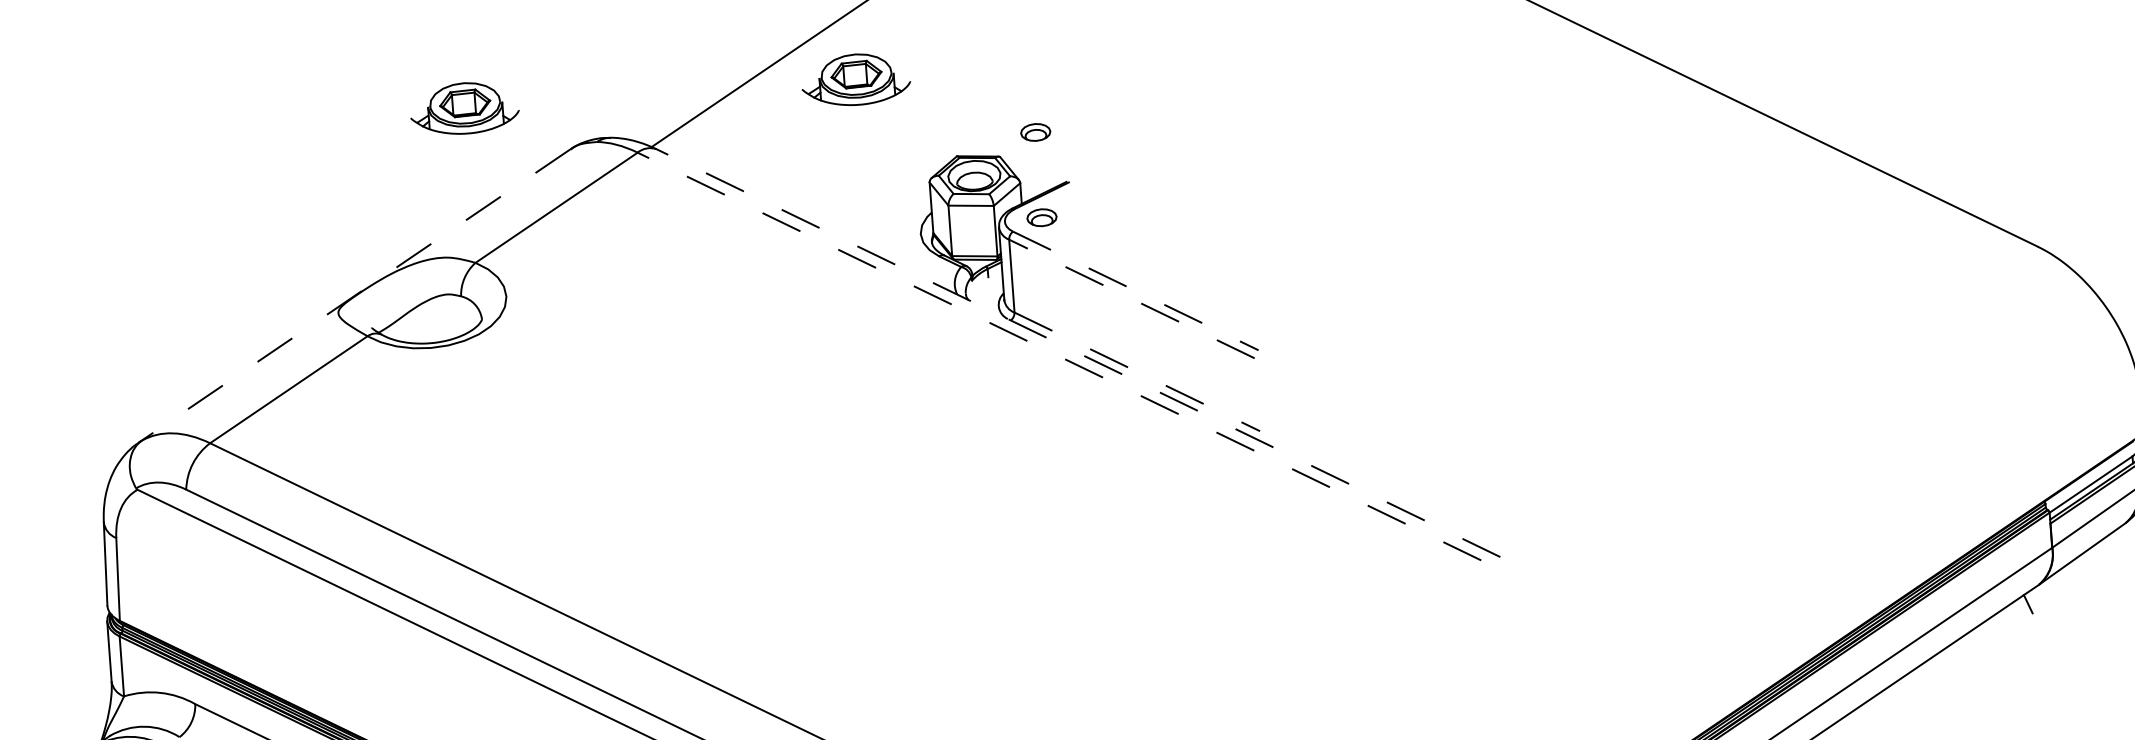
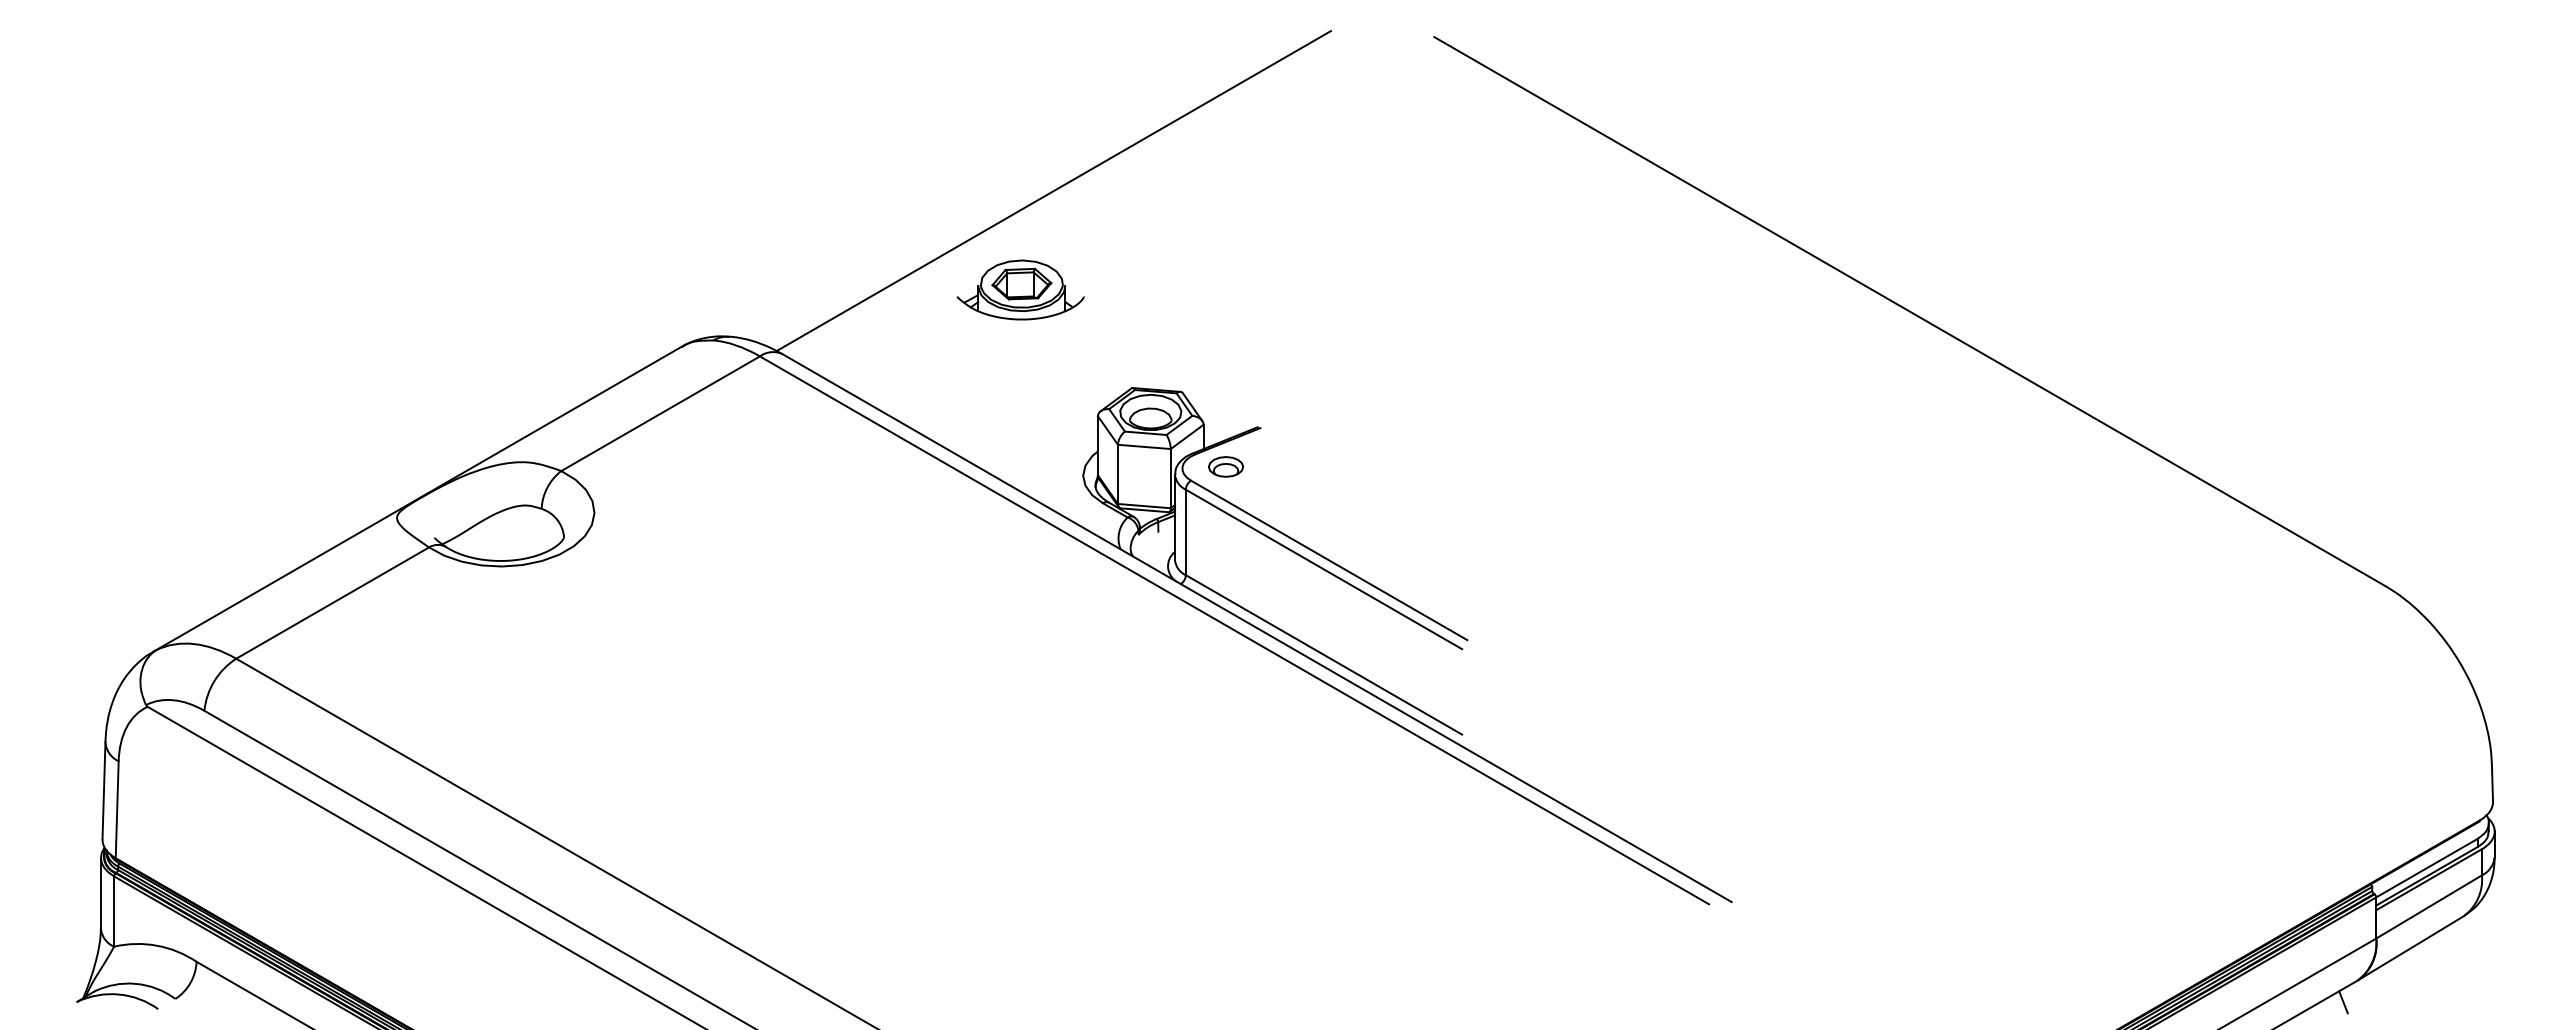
part: (464, 108) -> (561, 289), removed
part: (1035, 132) -> (1225, 366), removed
line: (1136, 291) -> (1329, 560), dashed -> solid
line: (353, 296) -> (416, 499), dashed -> solid
line: (1131, 299) -> (1323, 569), dashed -> solid
line: (1078, 353) -> (1257, 628), dashed -> solid
line: (1059, 356) -> (1234, 630), dashed -> solid
line: (1137, 372) -> (1324, 655), dashed -> solid

